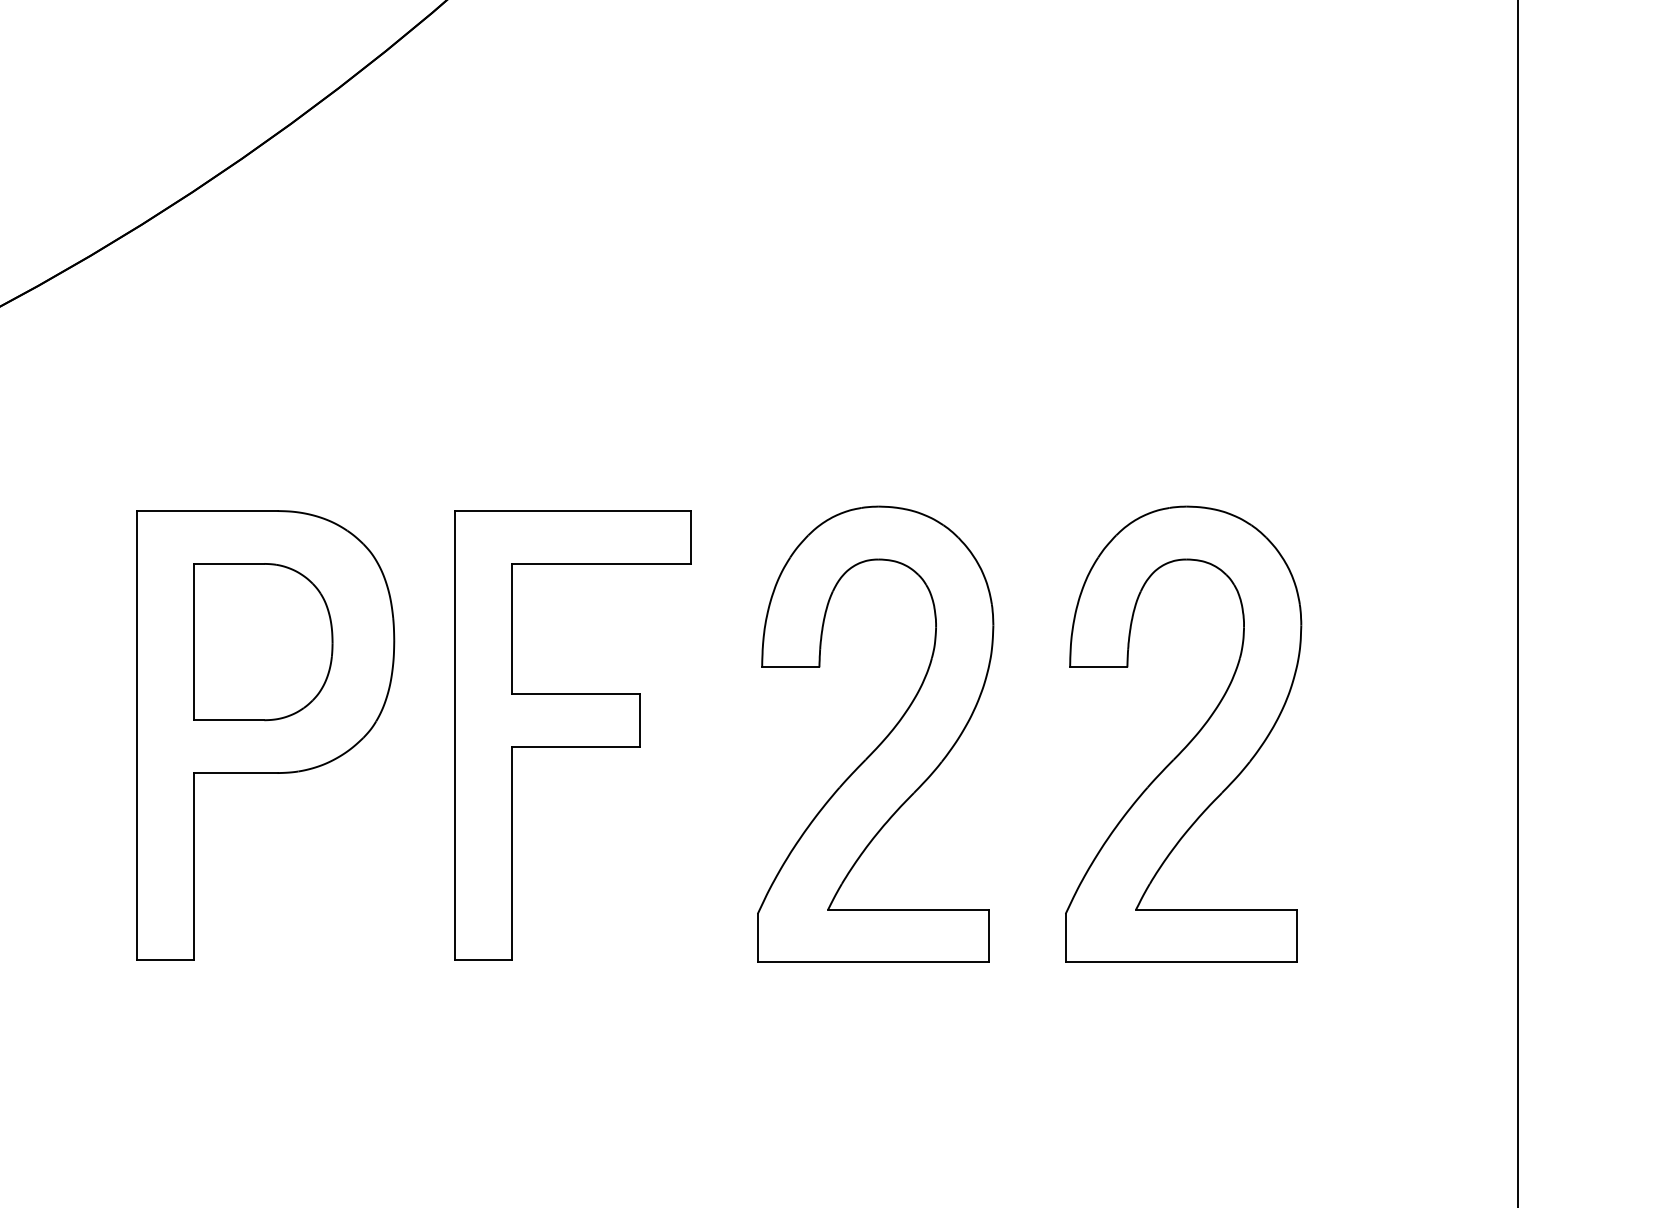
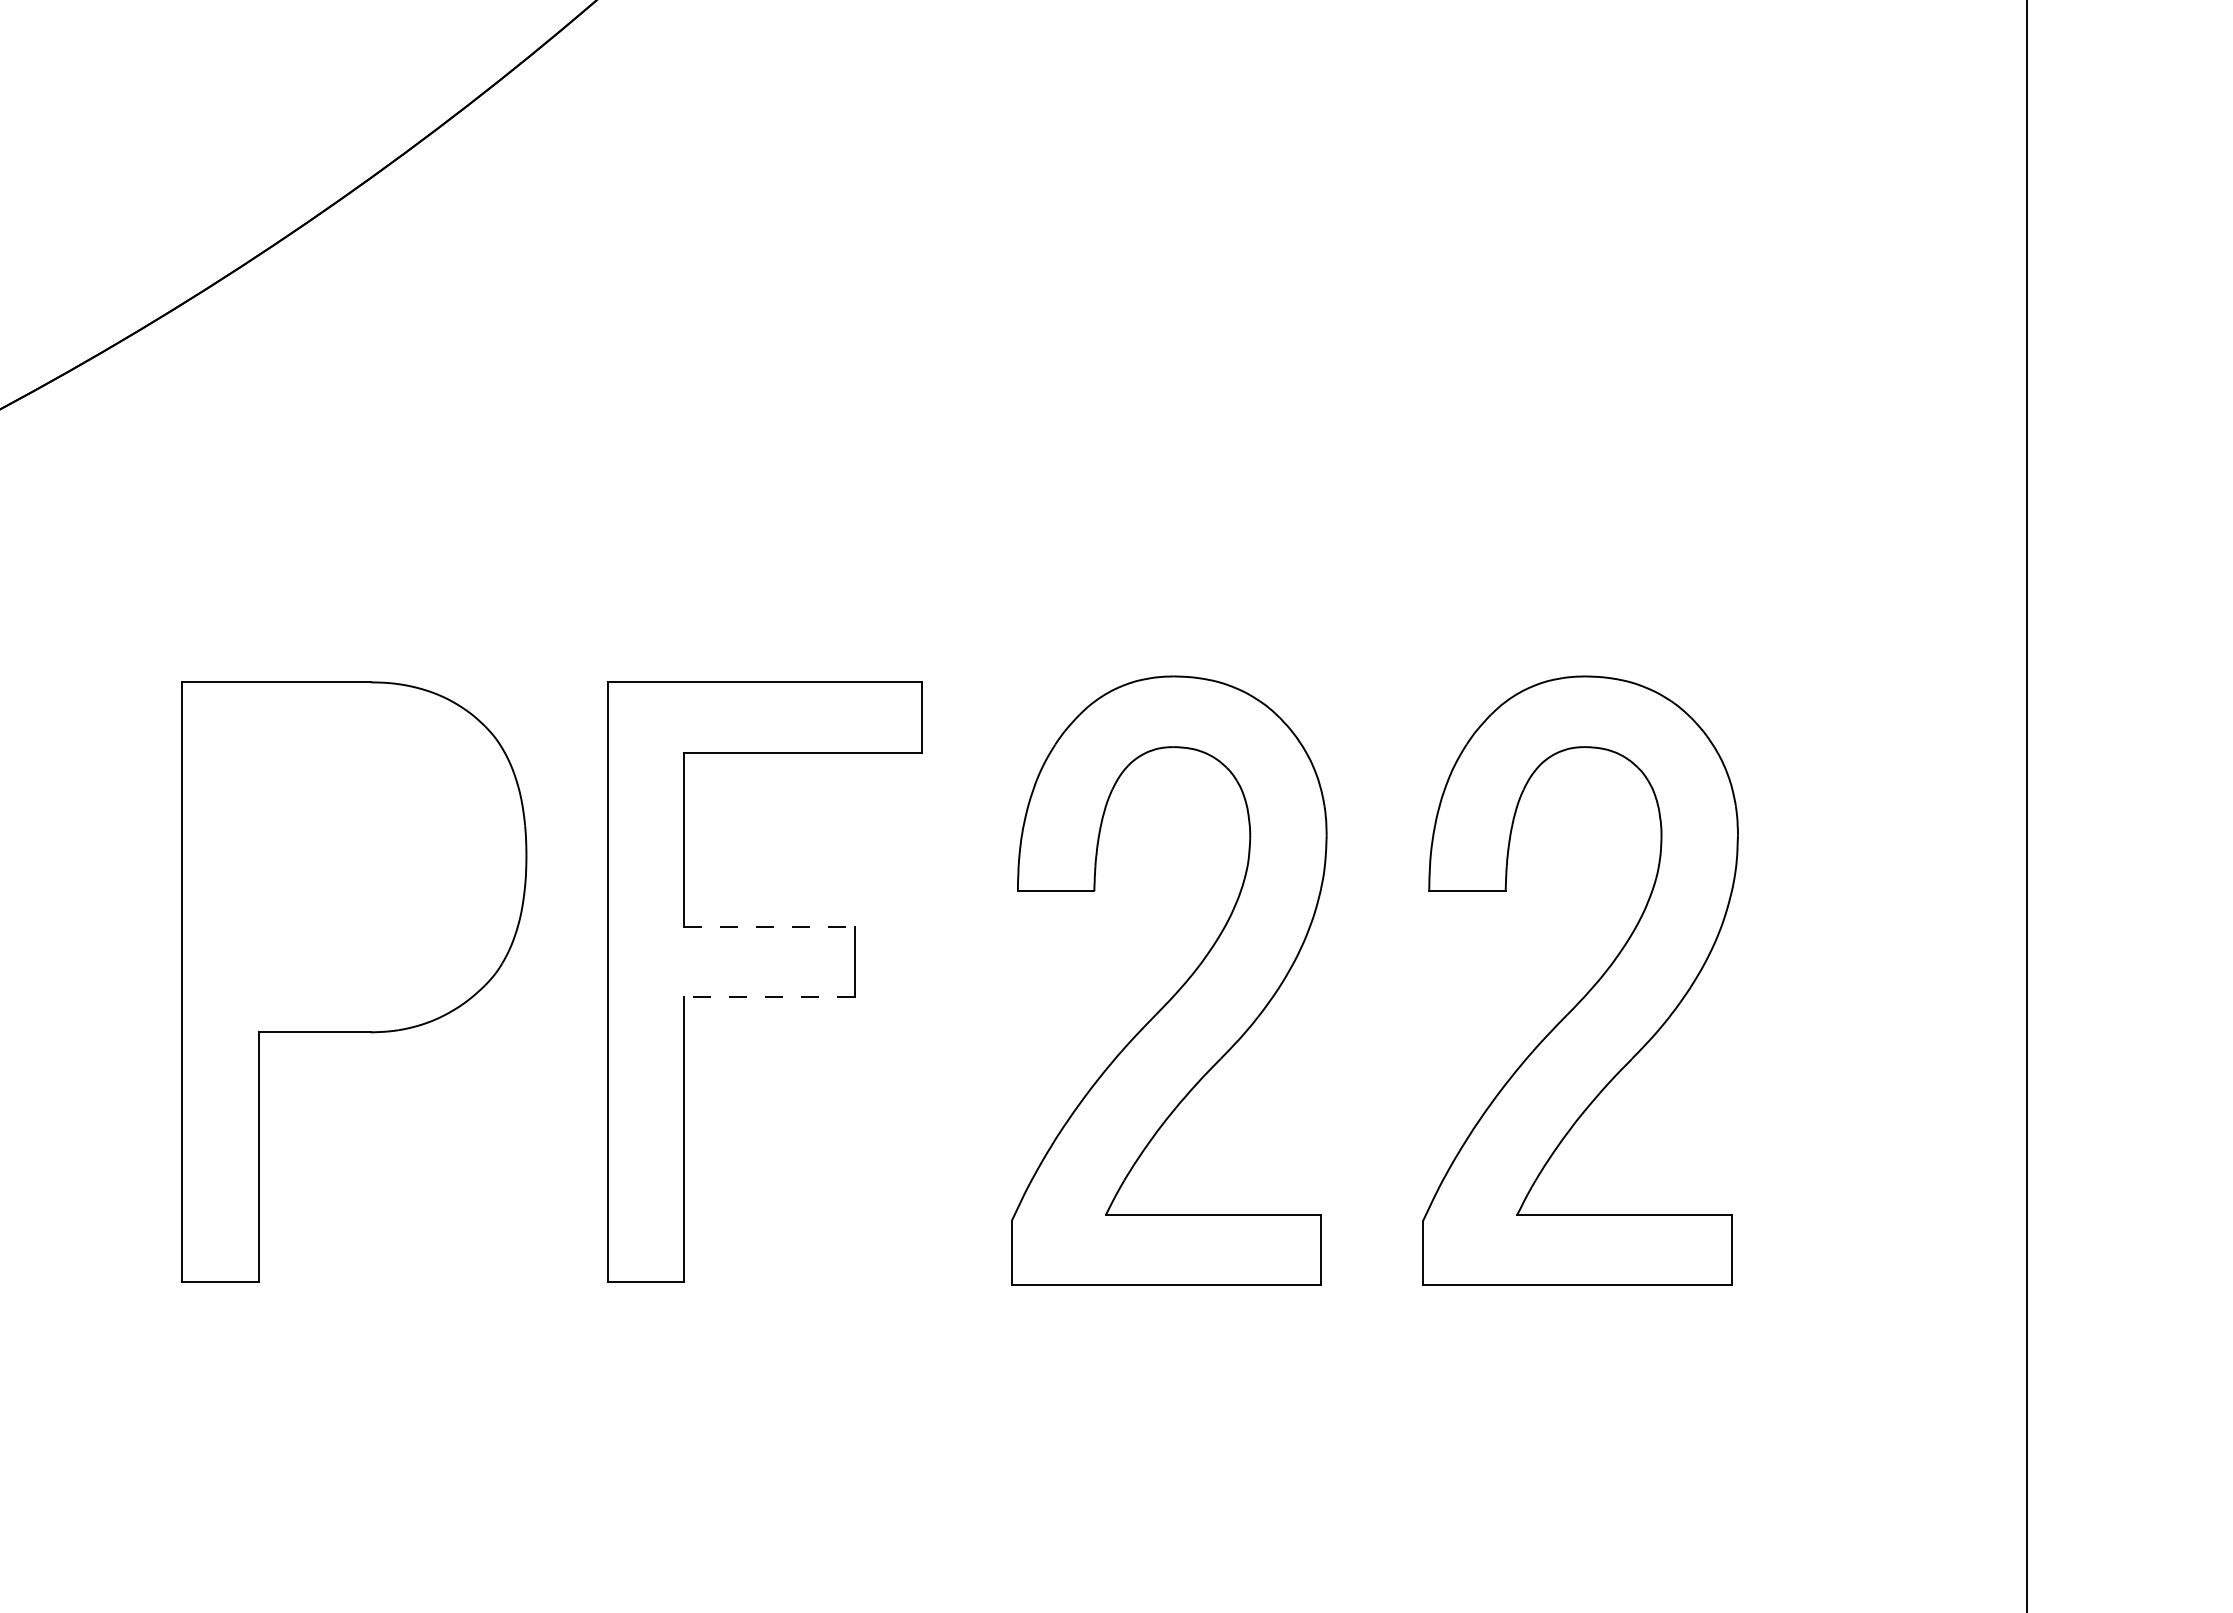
part: (263, 642) -> (351, 857), removed
line: (576, 693) -> (769, 926), solid -> dashed
line: (575, 747) -> (768, 997), solid -> dashed

